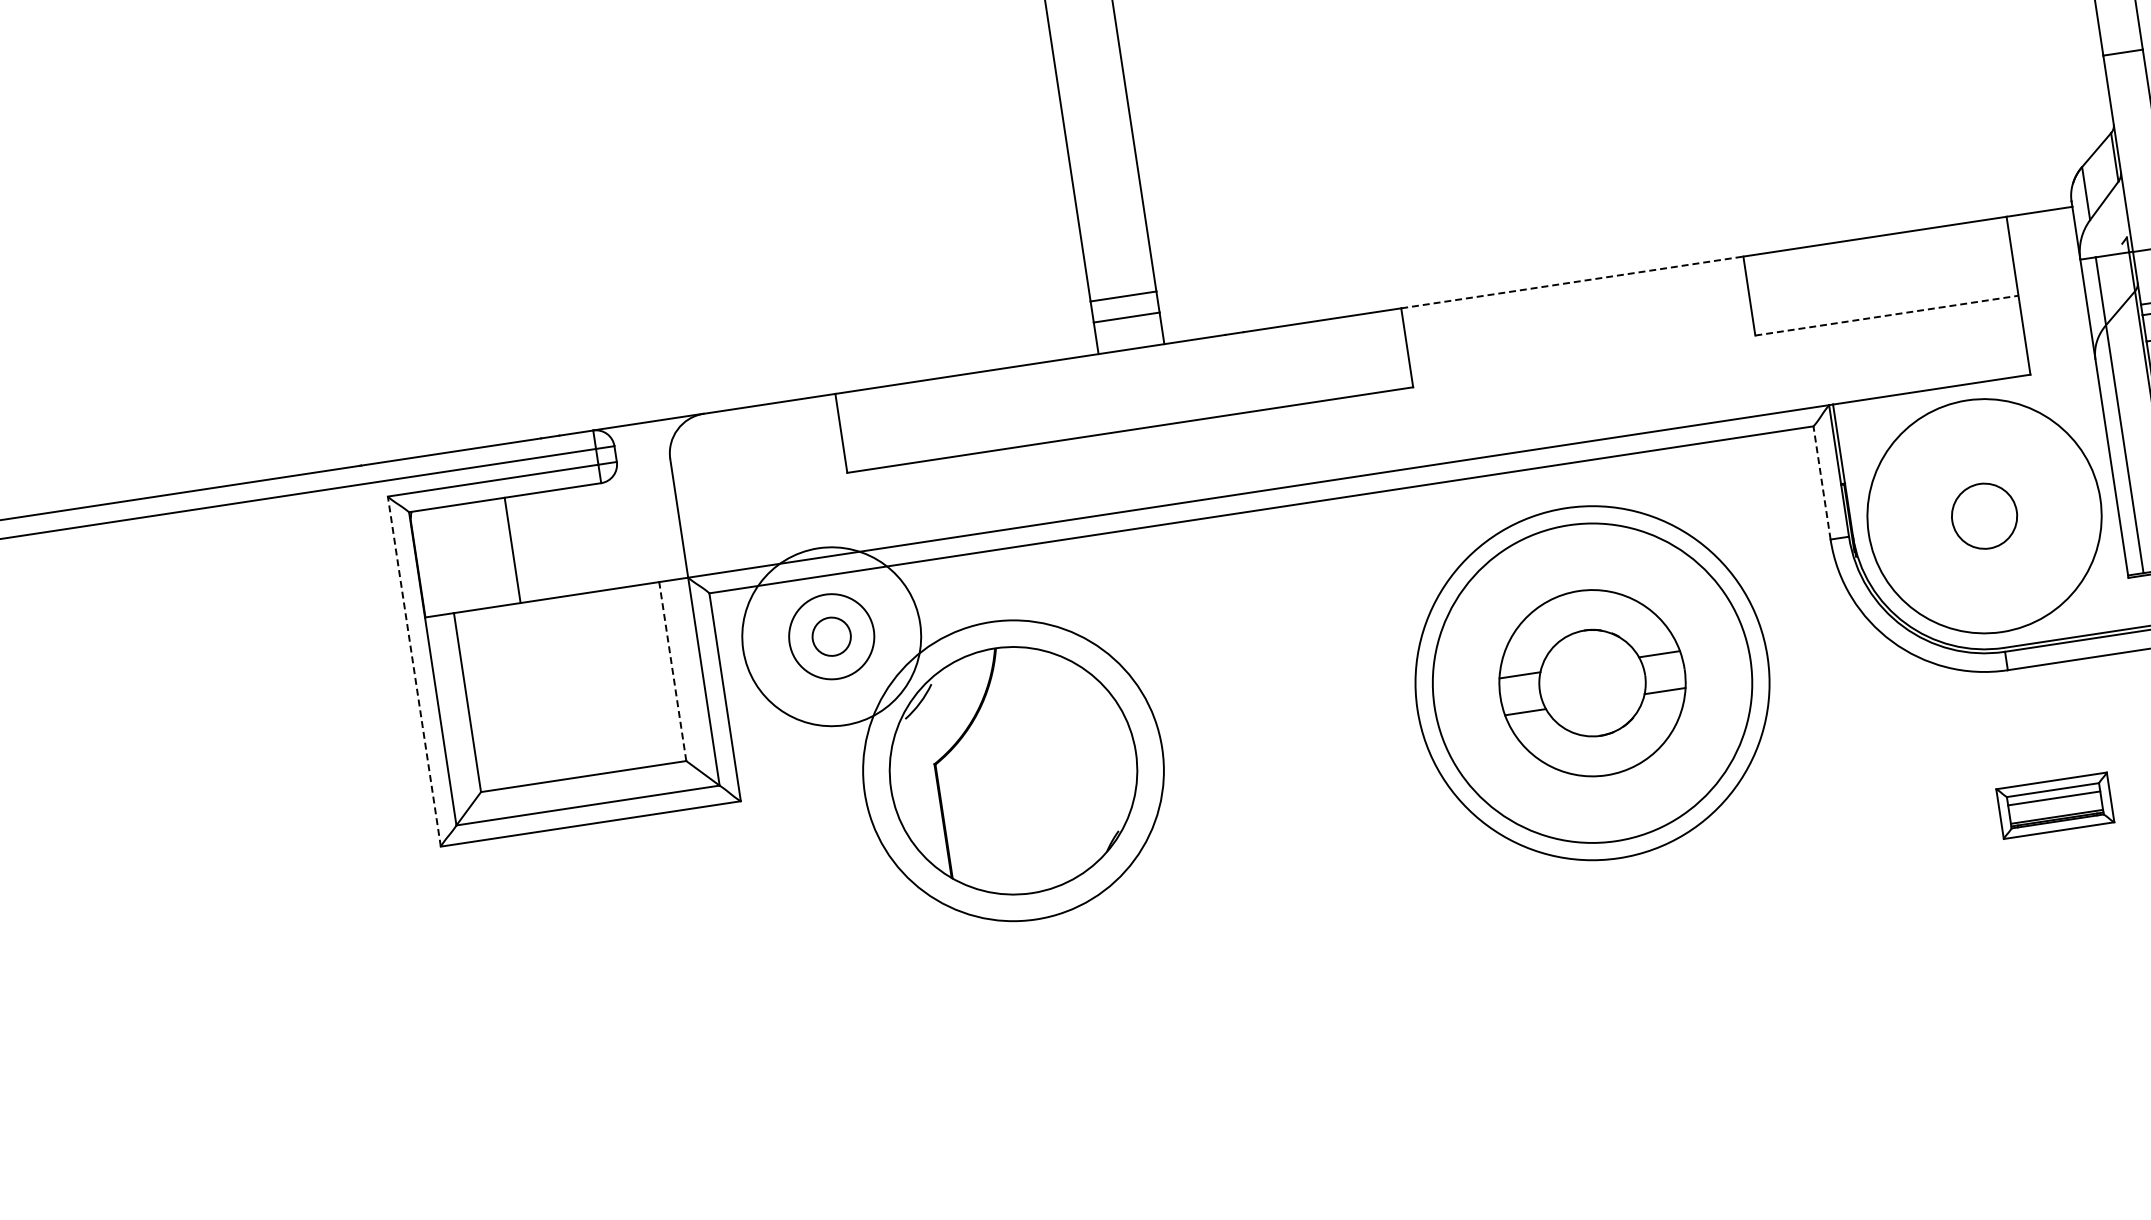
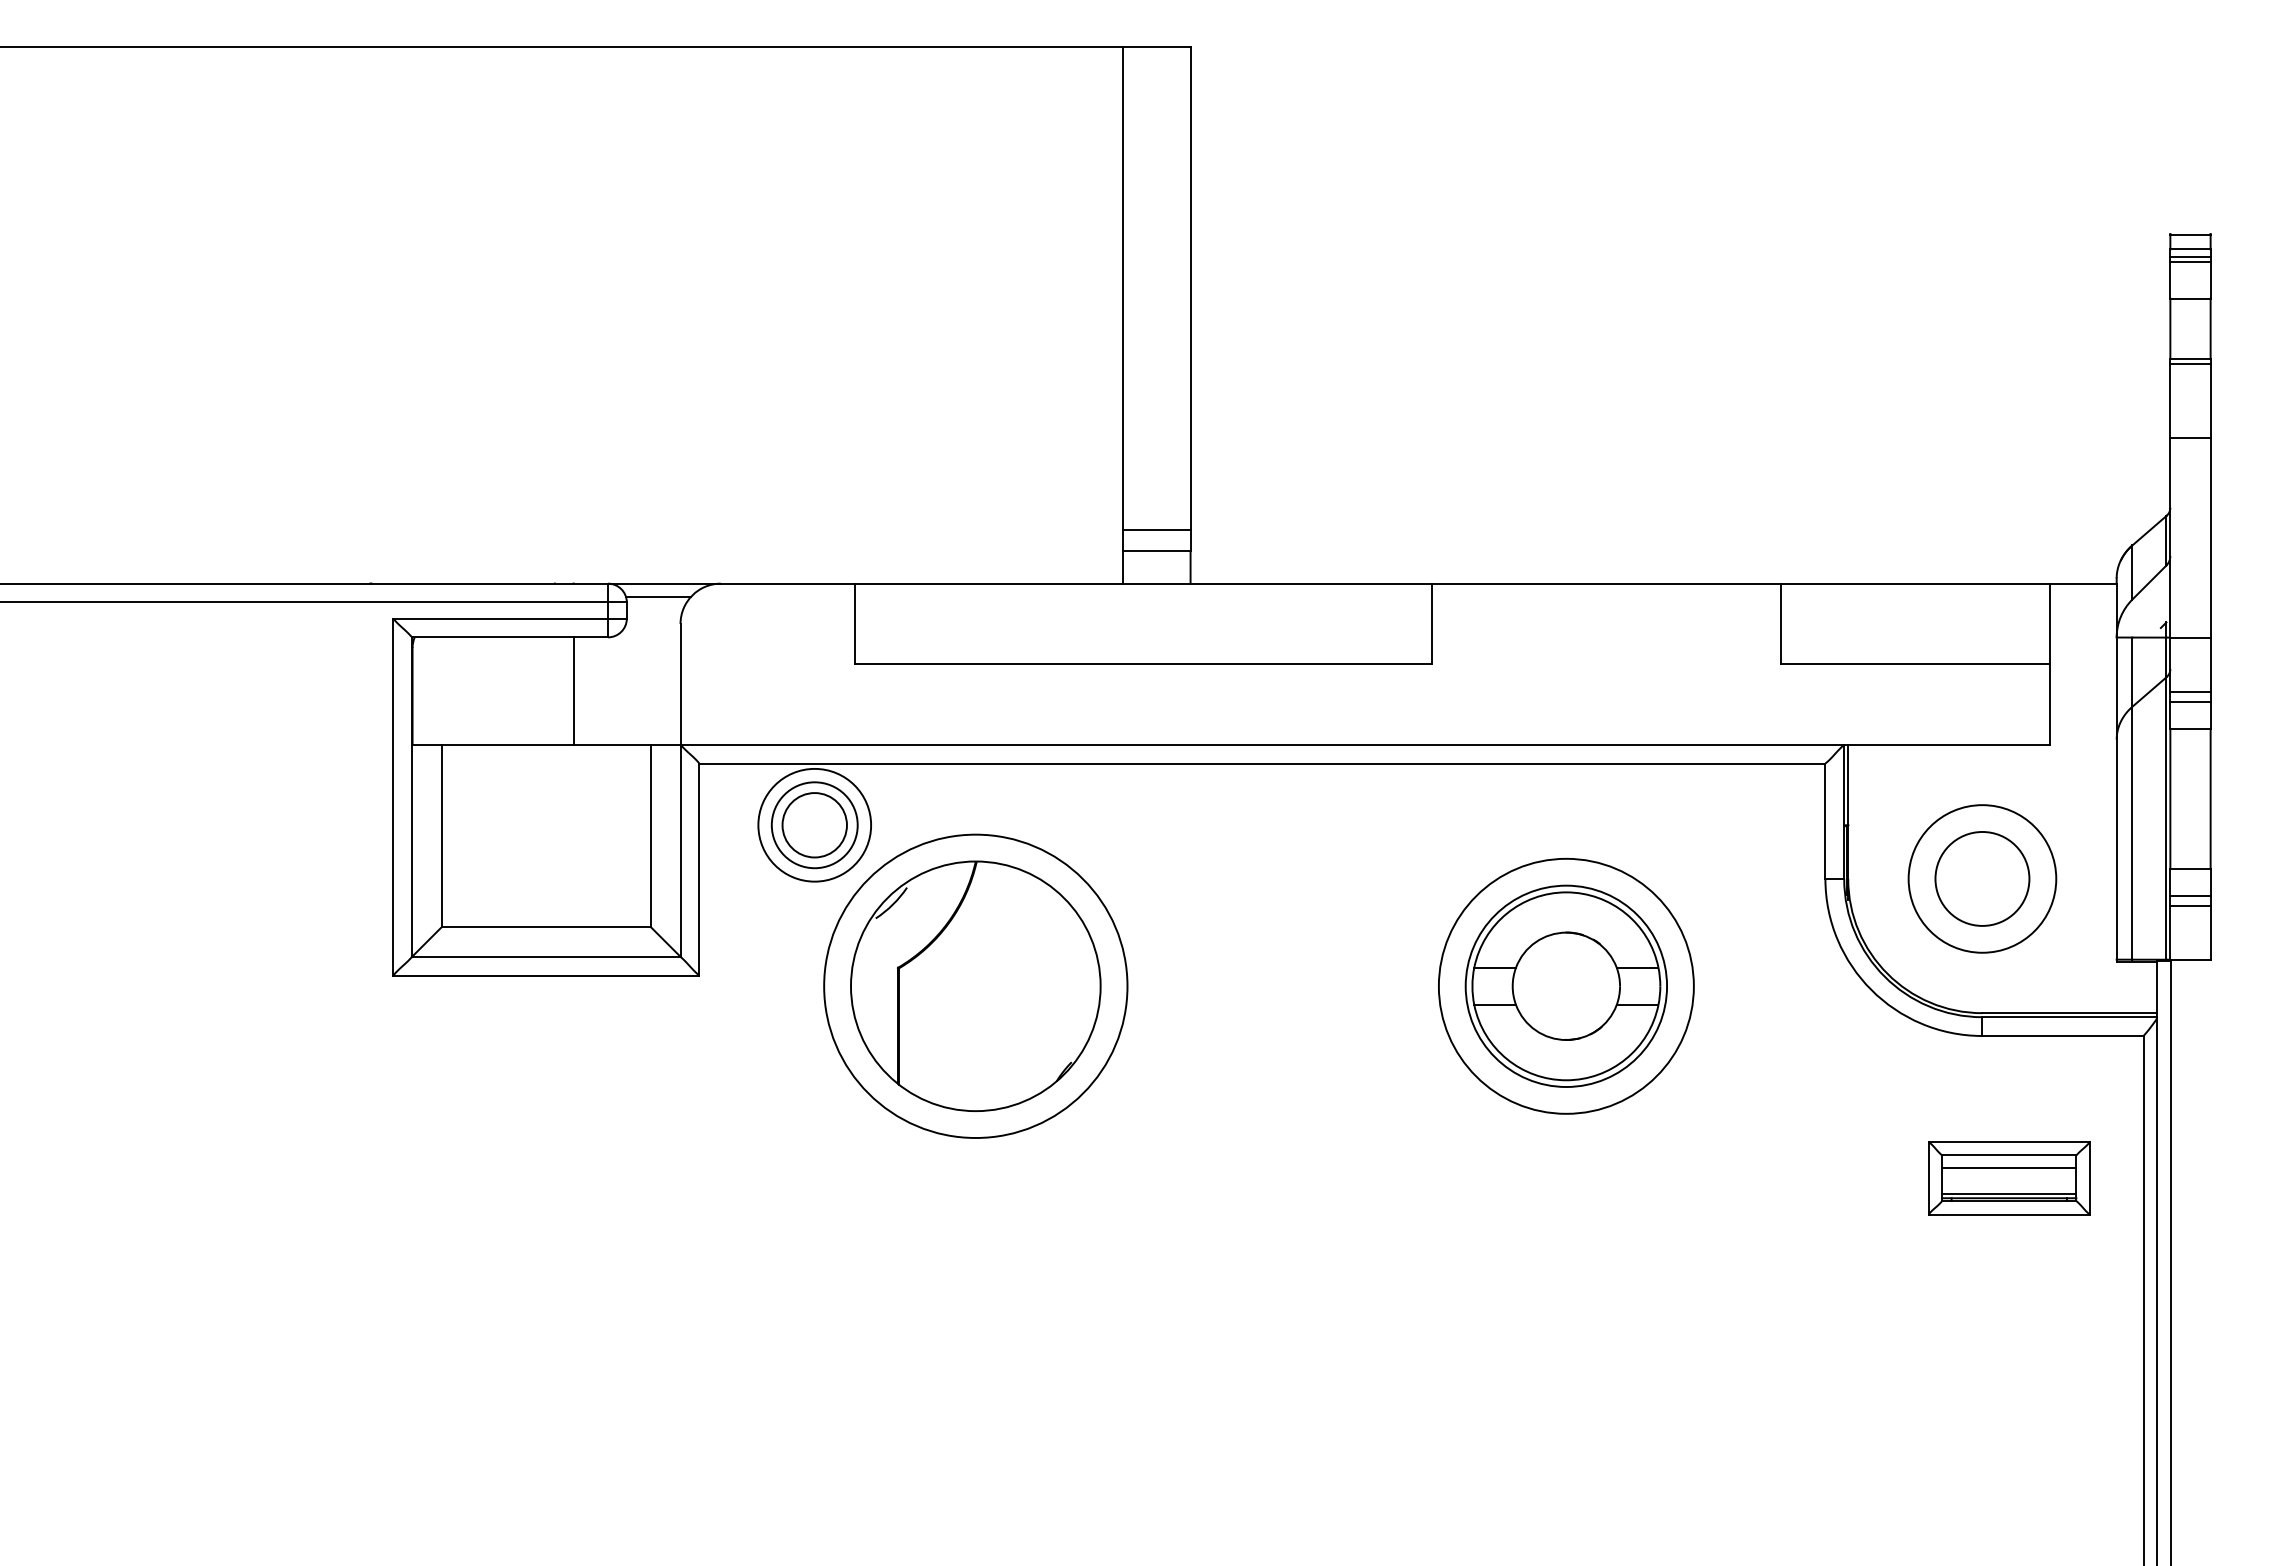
line: (1573, 282) -> (1607, 583), dashed -> solid
line: (1887, 315) -> (1915, 664), dashed -> solid
line: (644, 435) -> (658, 596), added
line: (1822, 483) -> (1825, 821), dashed -> solid
circle: (1984, 515) -> (1982, 878), size x0.62
circle: (1984, 515) -> (1982, 878), size x1.43
line: (512, 549) -> (573, 690), moved
circle: (831, 636) -> (814, 824), size x0.62
circle: (831, 637) -> (814, 825), size x1.67
line: (673, 670) -> (651, 835), dashed -> solid
line: (414, 671) -> (393, 797), dashed -> solid
circle: (1591, 682) -> (1565, 985), size x0.71
circle: (1592, 683) -> (1566, 986), size x0.62
part: (2055, 805) -> (2009, 1178), size x1.43

